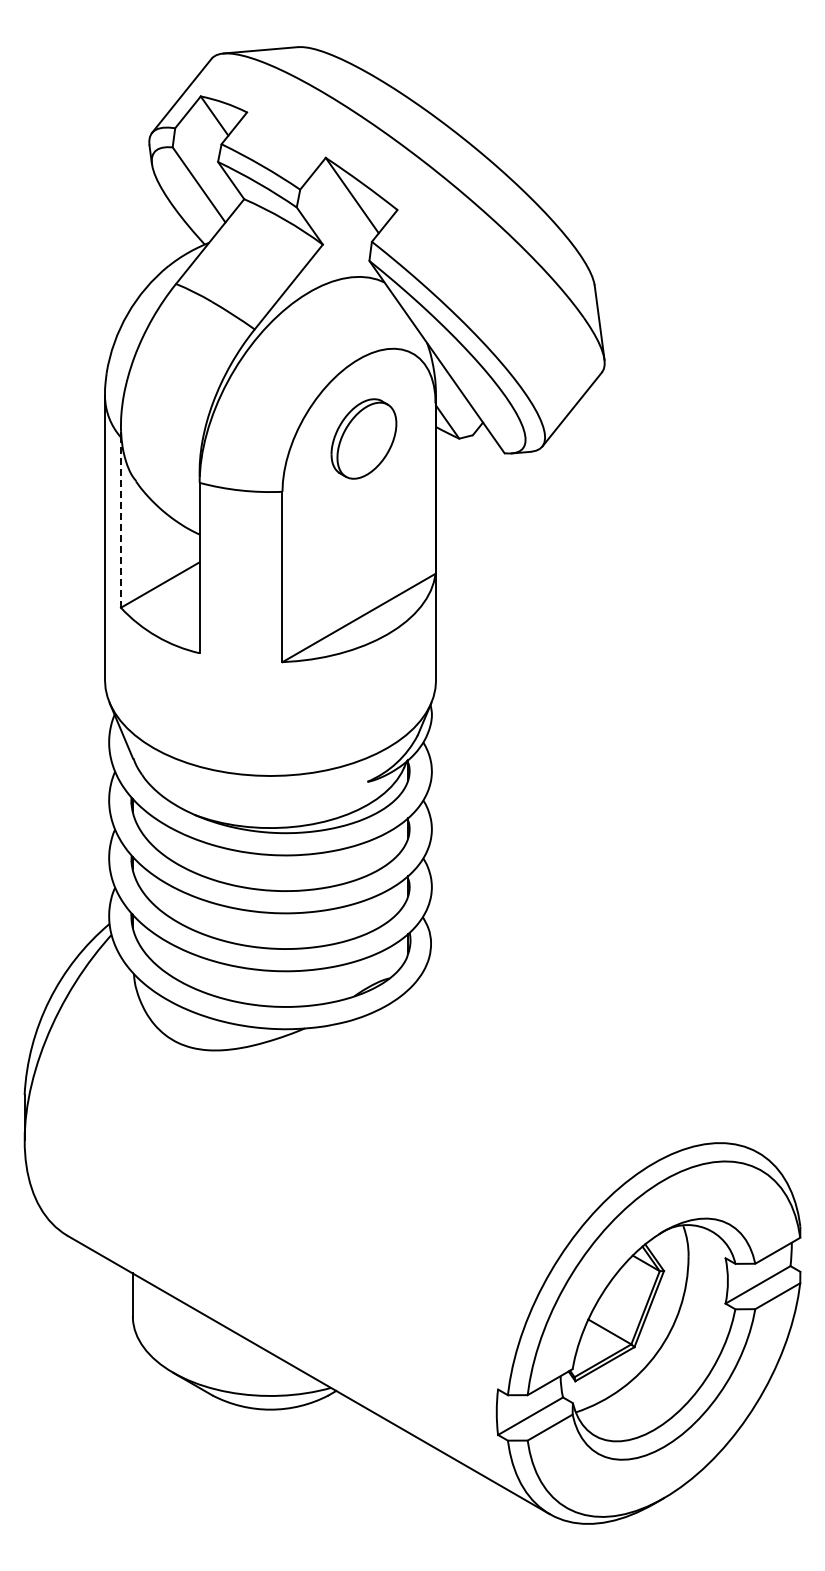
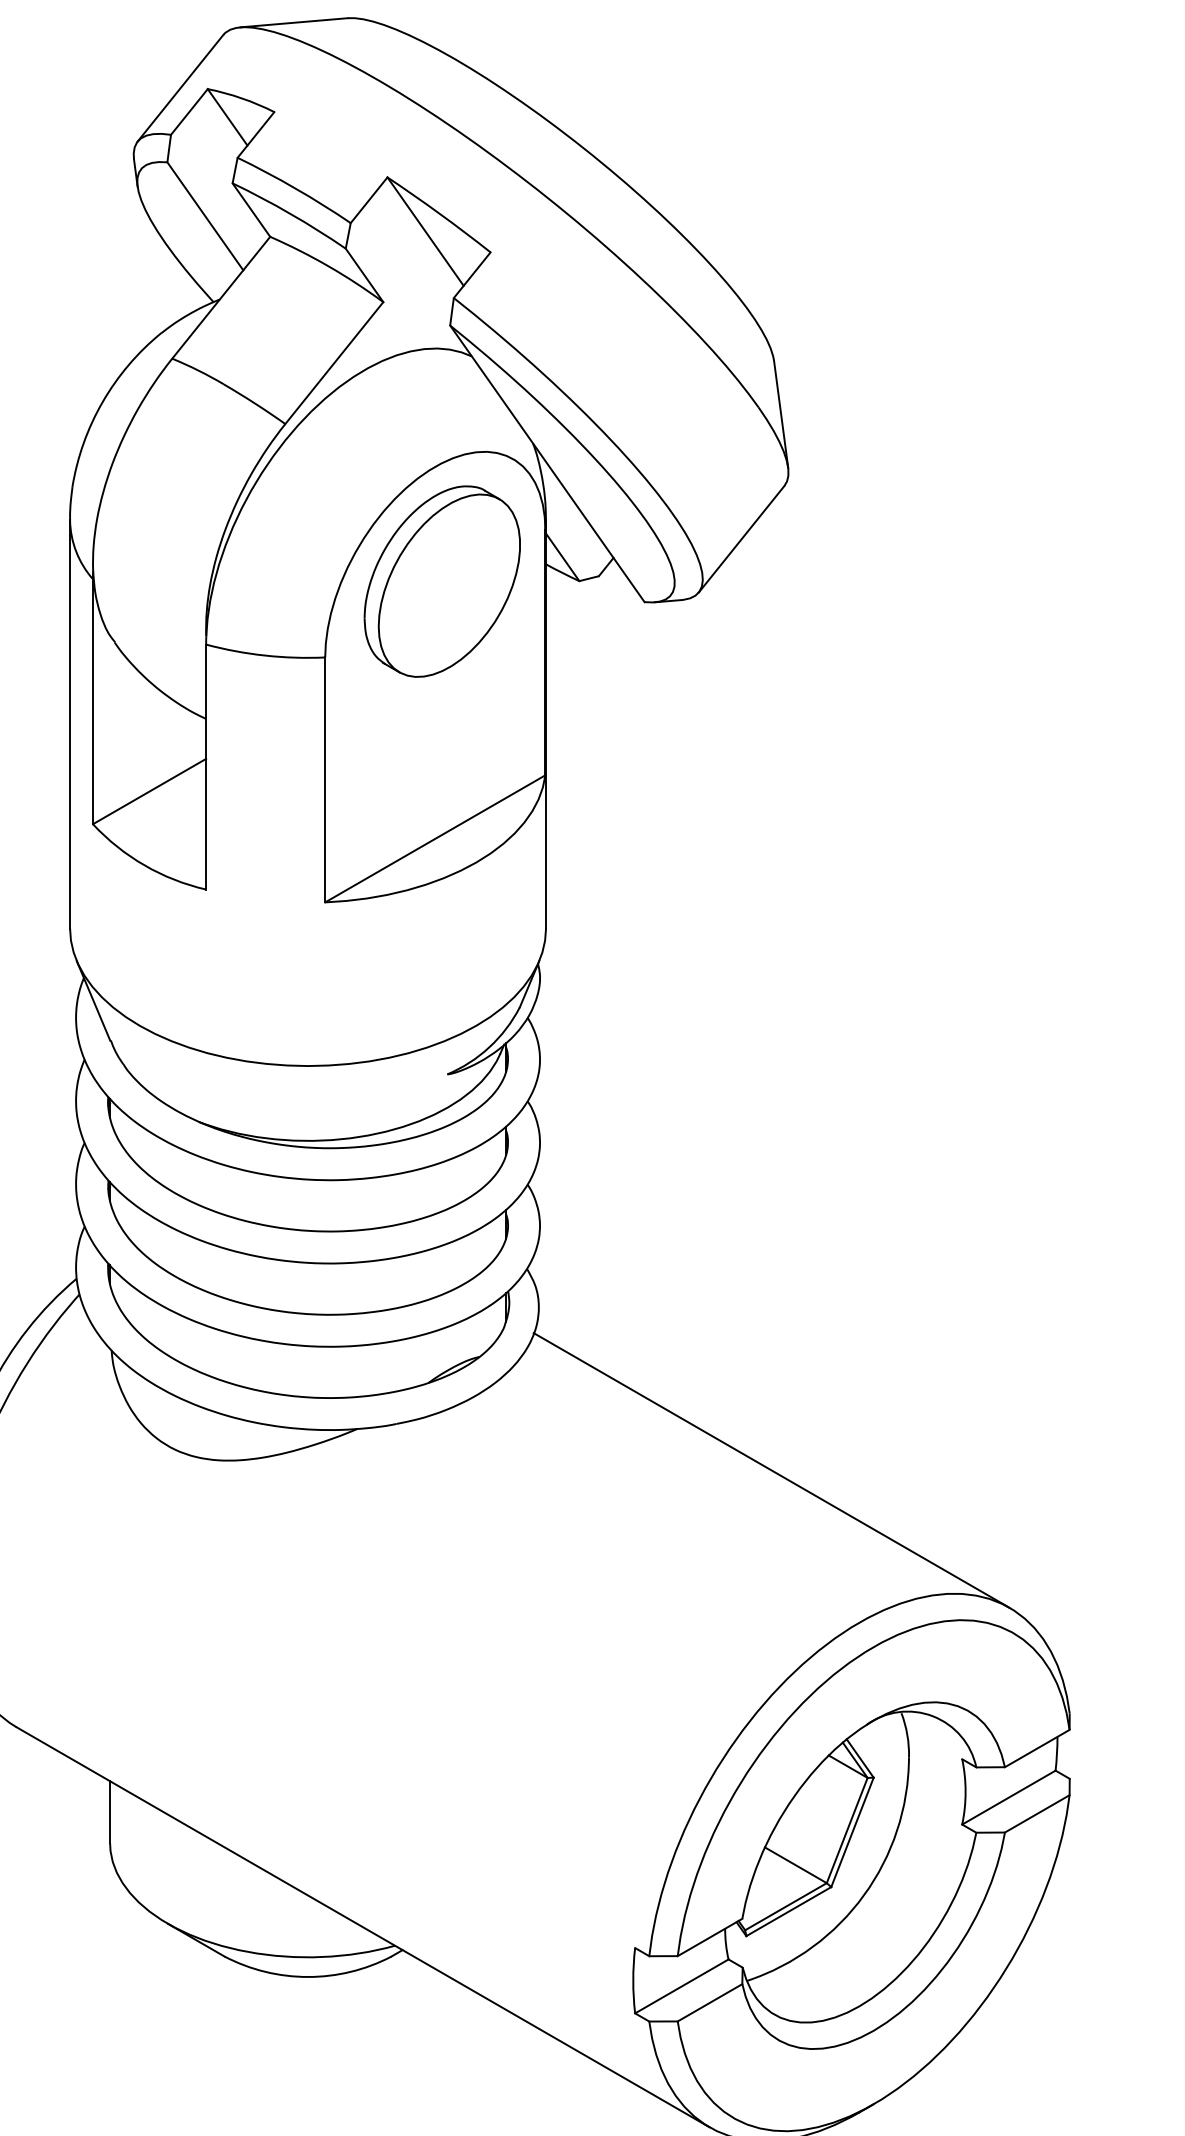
part: (363, 438) -> (441, 580), size x1.67
line: (120, 522) -> (92, 701), dashed -> solid
line: (592, 1056) -> (770, 1469), added

